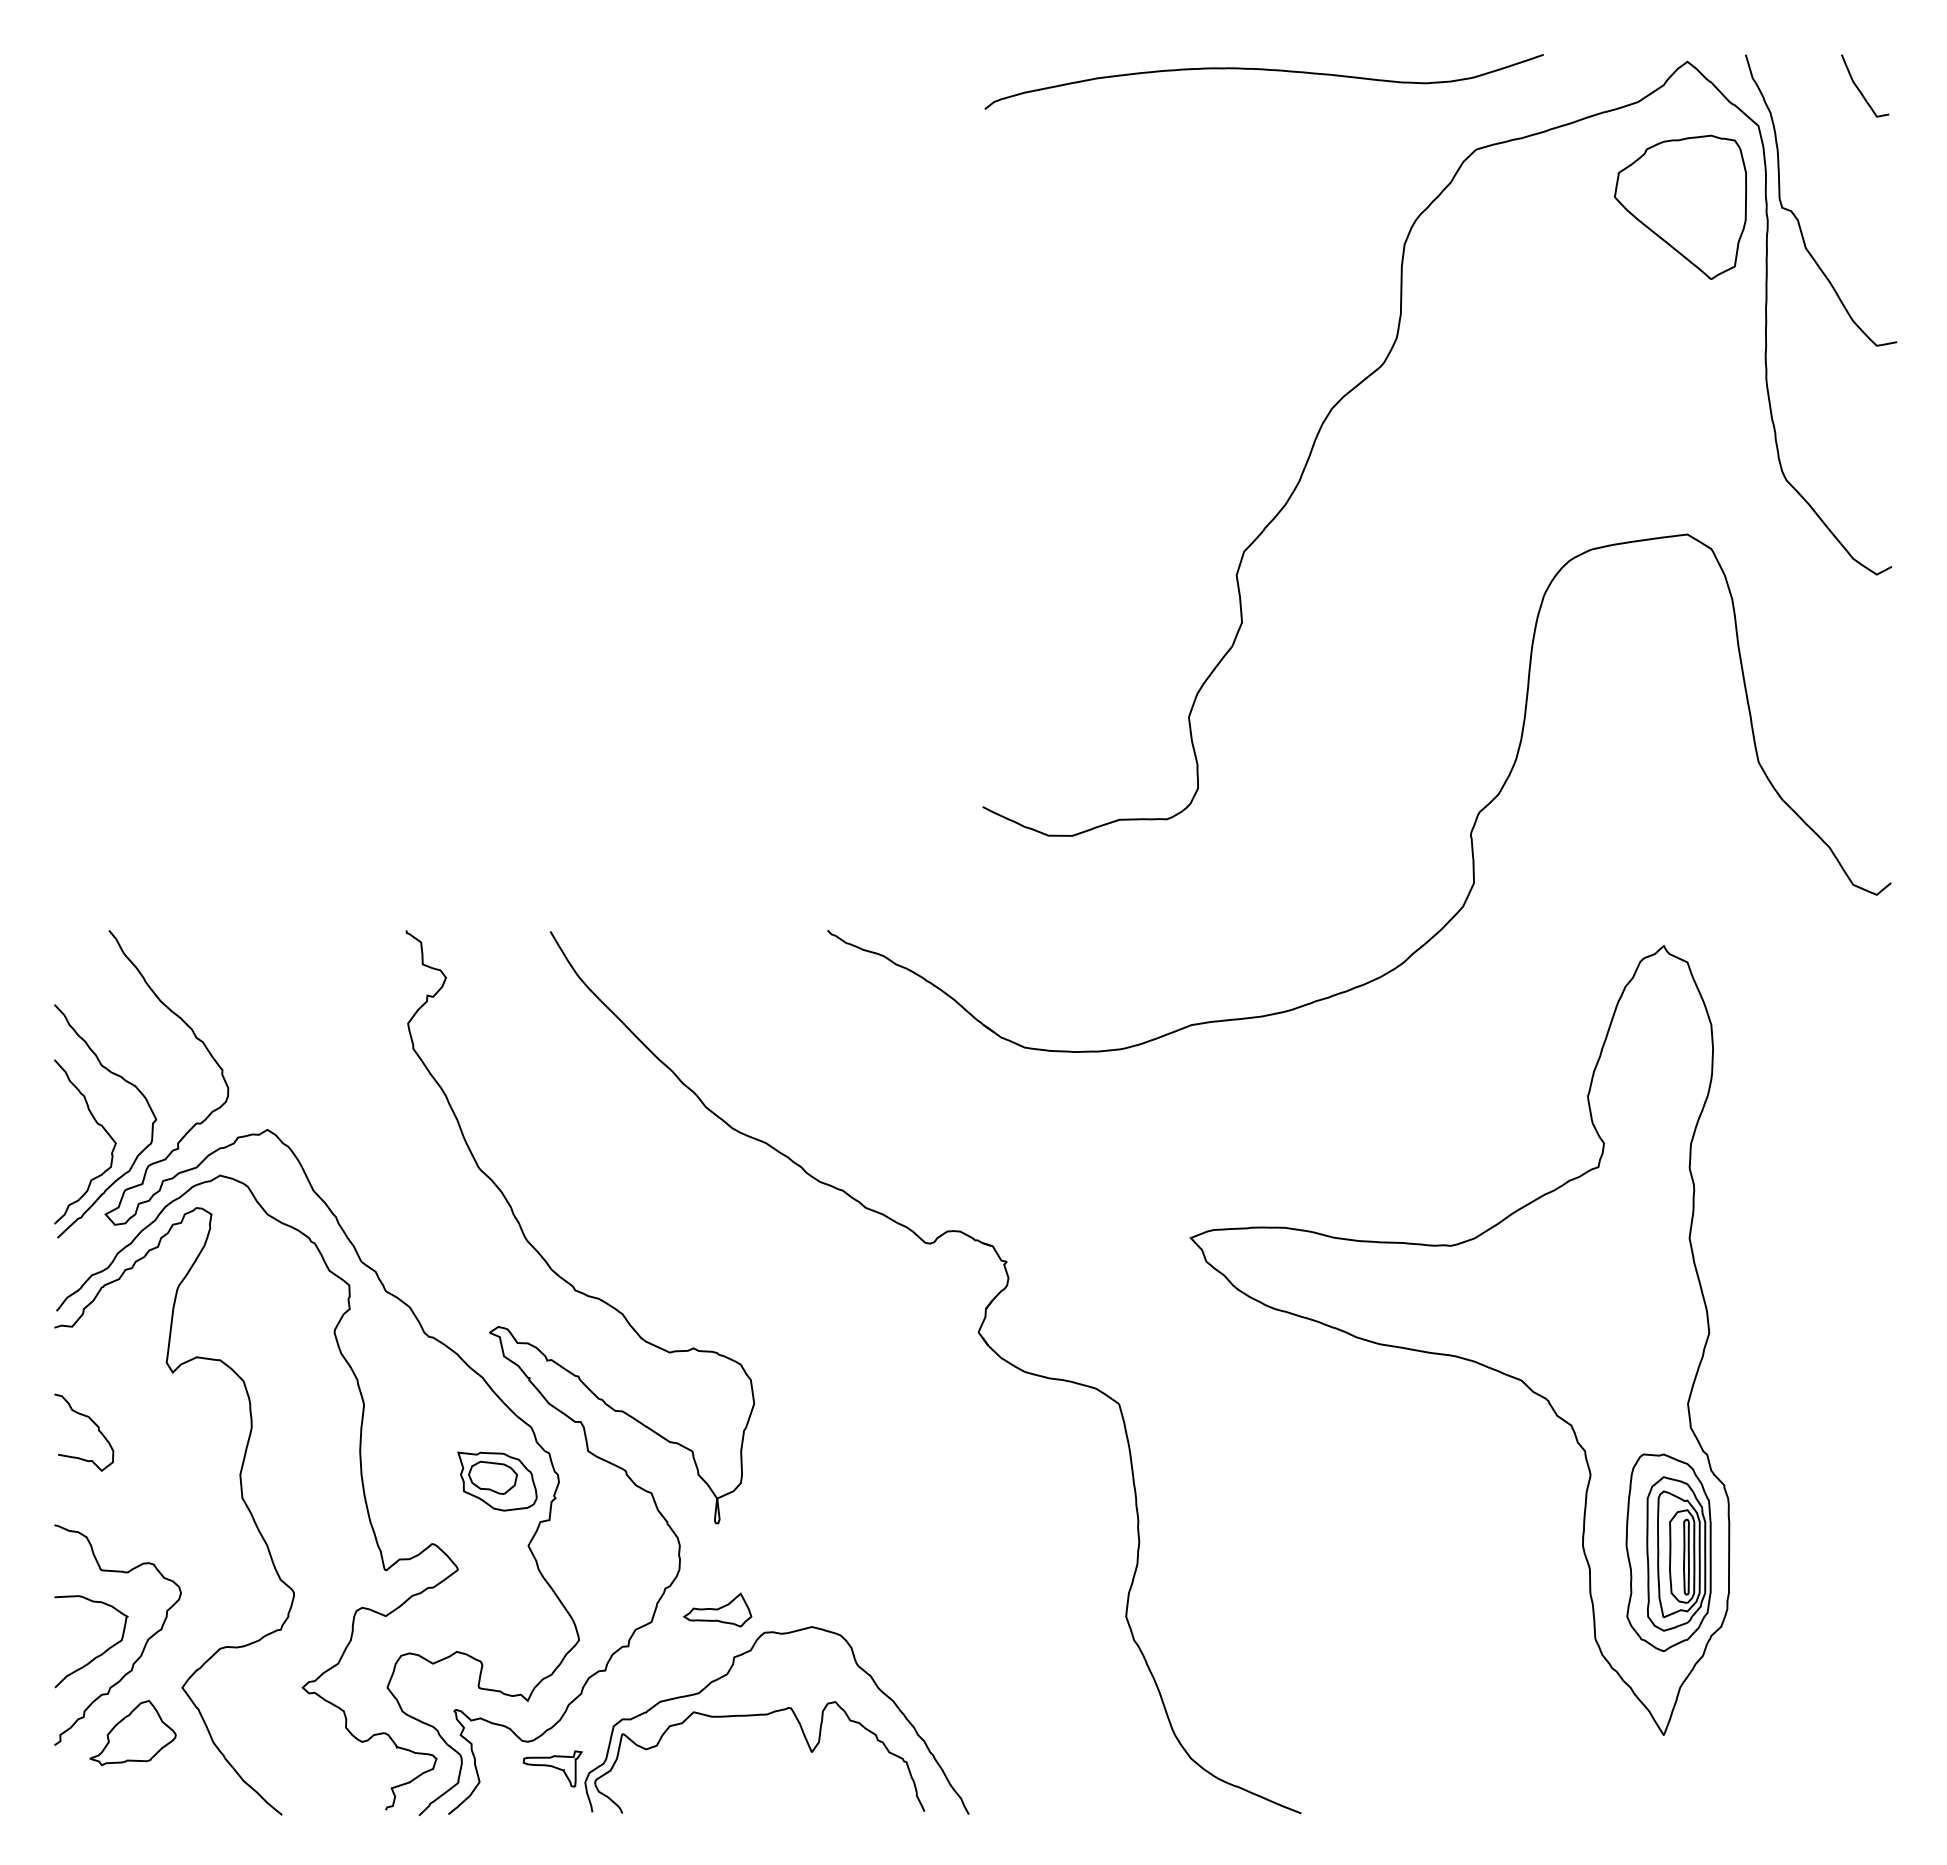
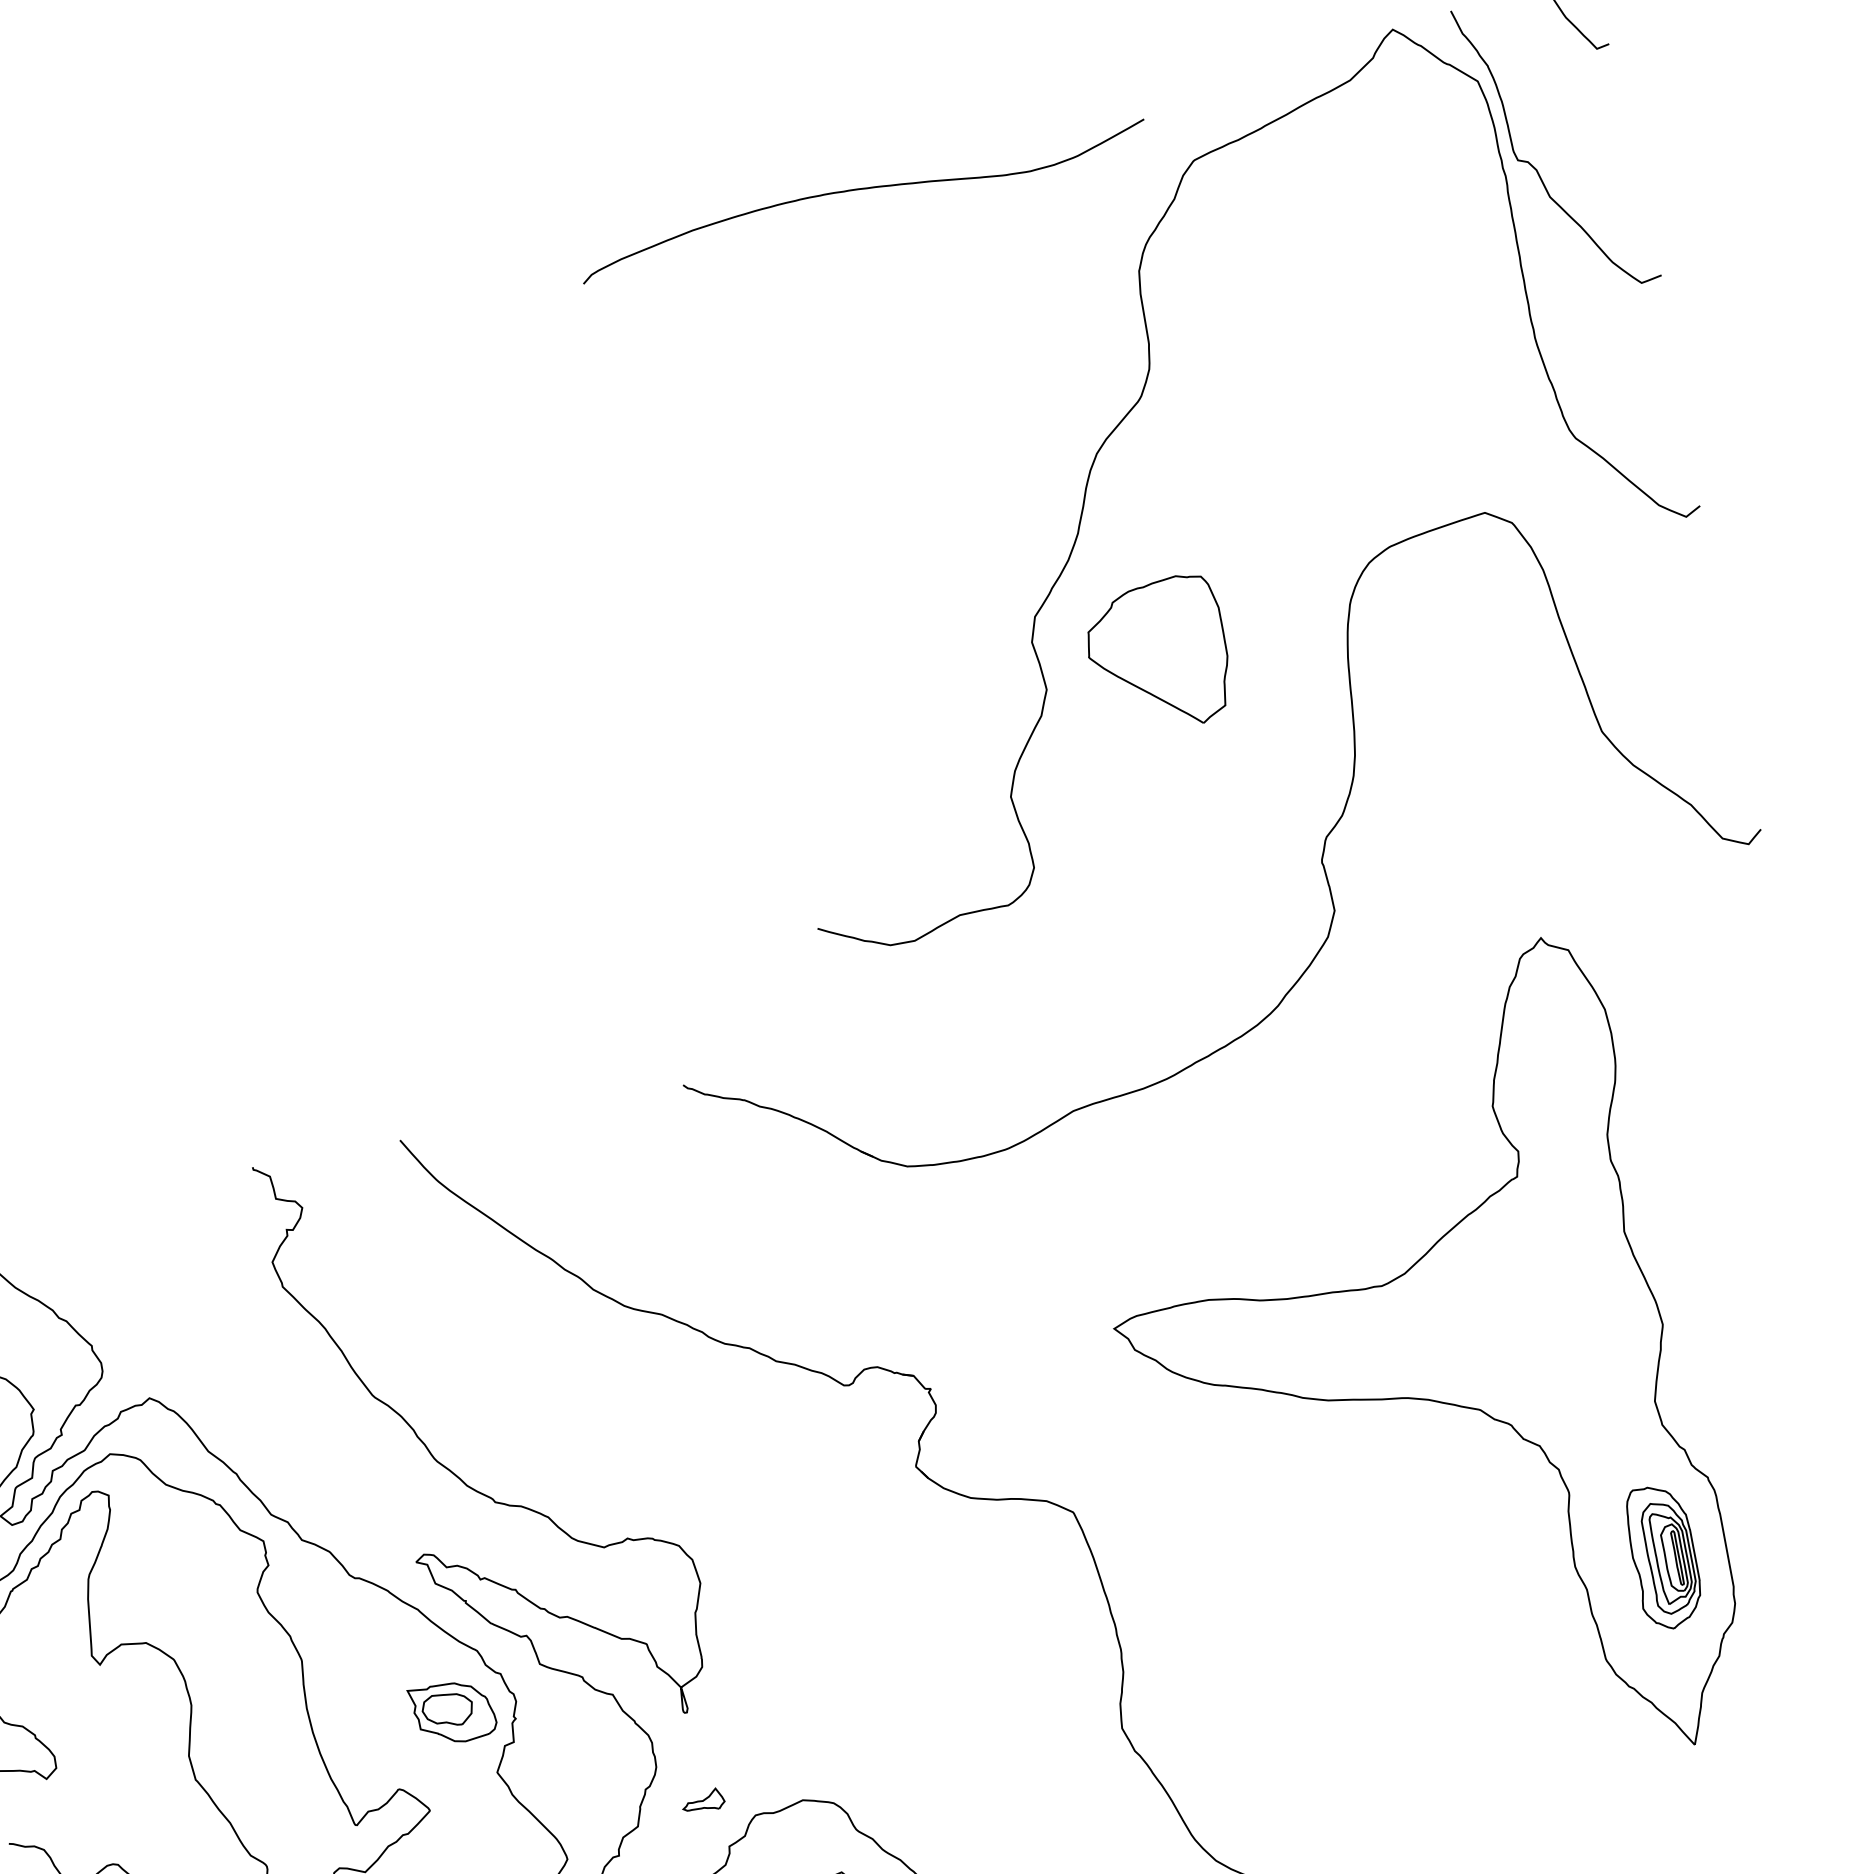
curve: (1263, 70) -> (860, 190), moved
part: (1679, 206) -> (1157, 654), moved
part: (1668, 1552) -> (1663, 1557), size x0.7
part: (717, 1609) -> (702, 1800), size x0.6

